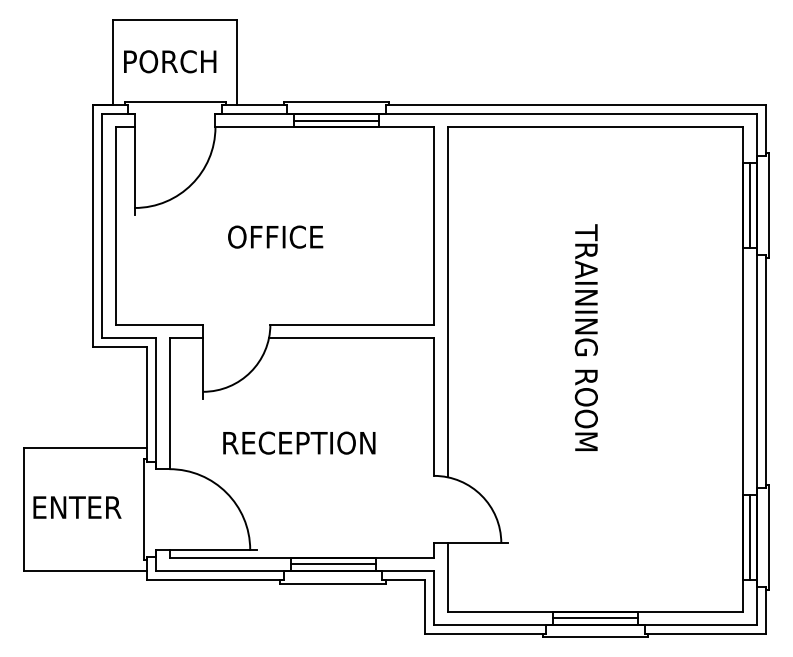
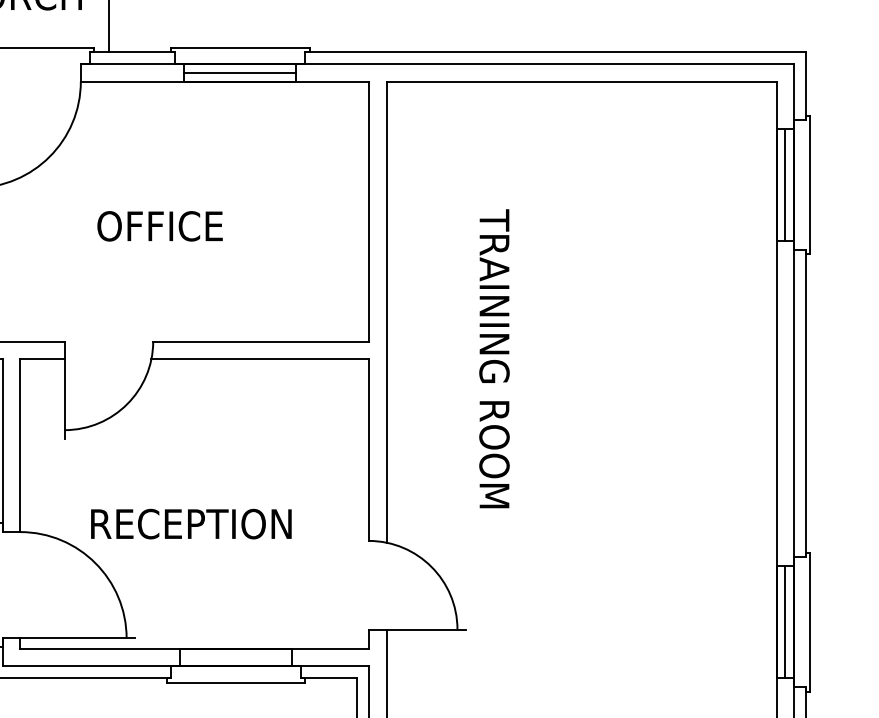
text: (585, 337) -> (493, 358), moved
text: (299, 442) -> (191, 523), moved
line: (332, 564) -> (235, 657), removed

